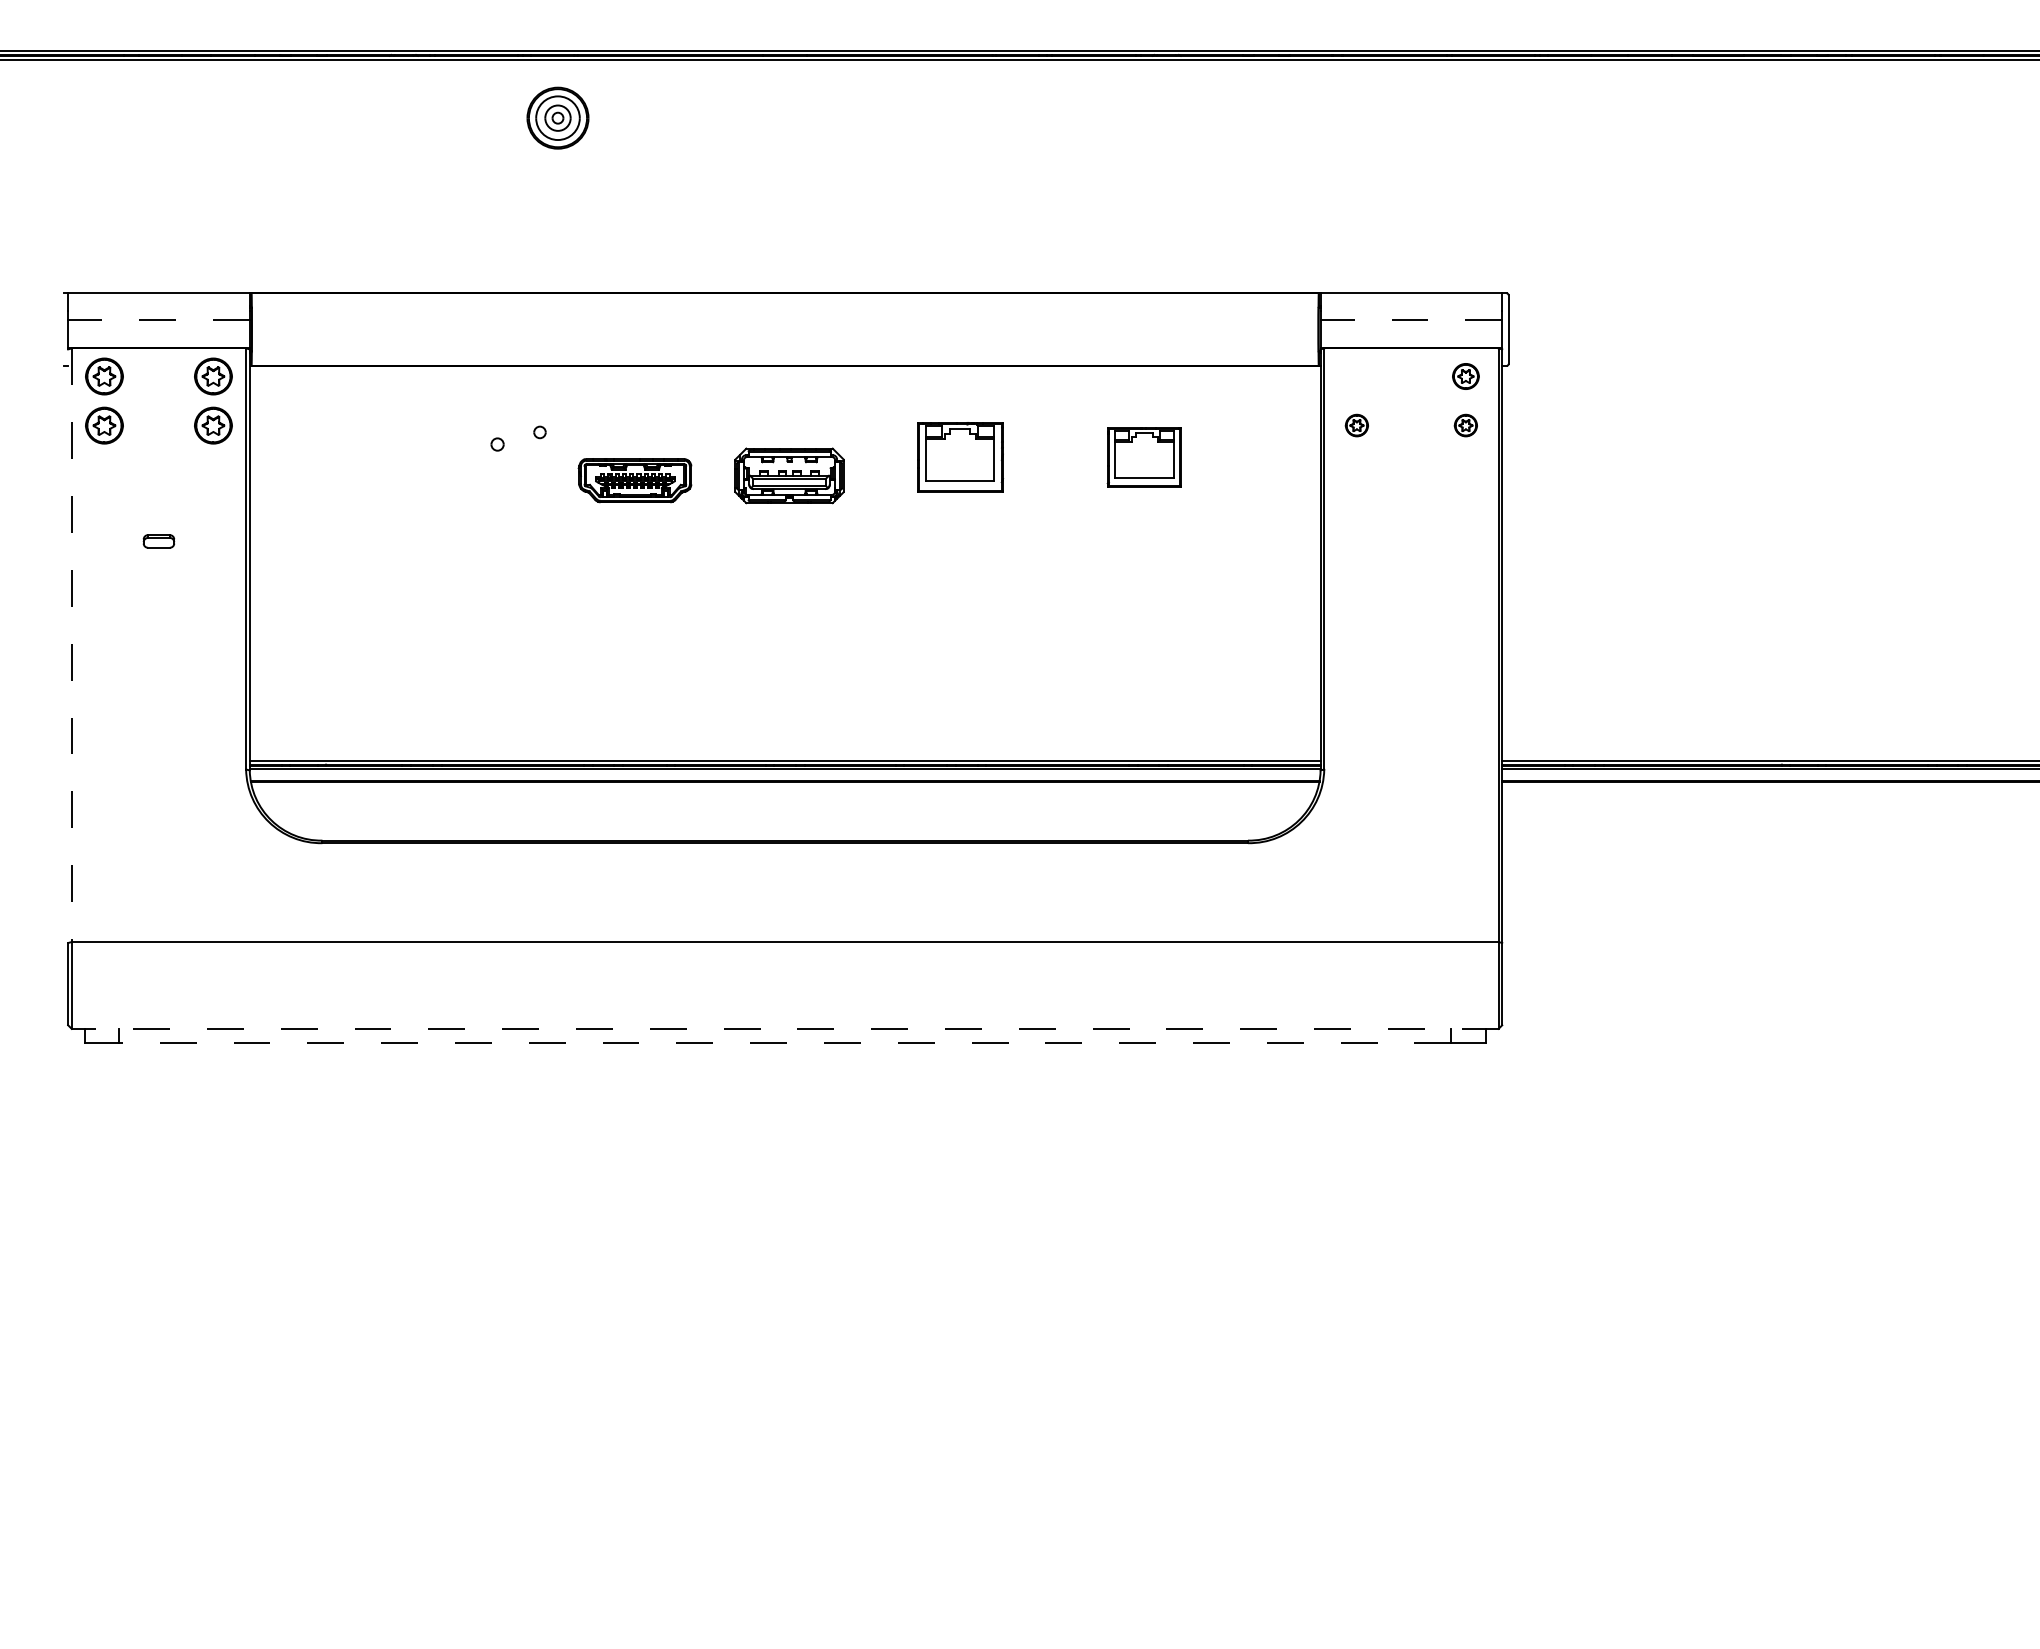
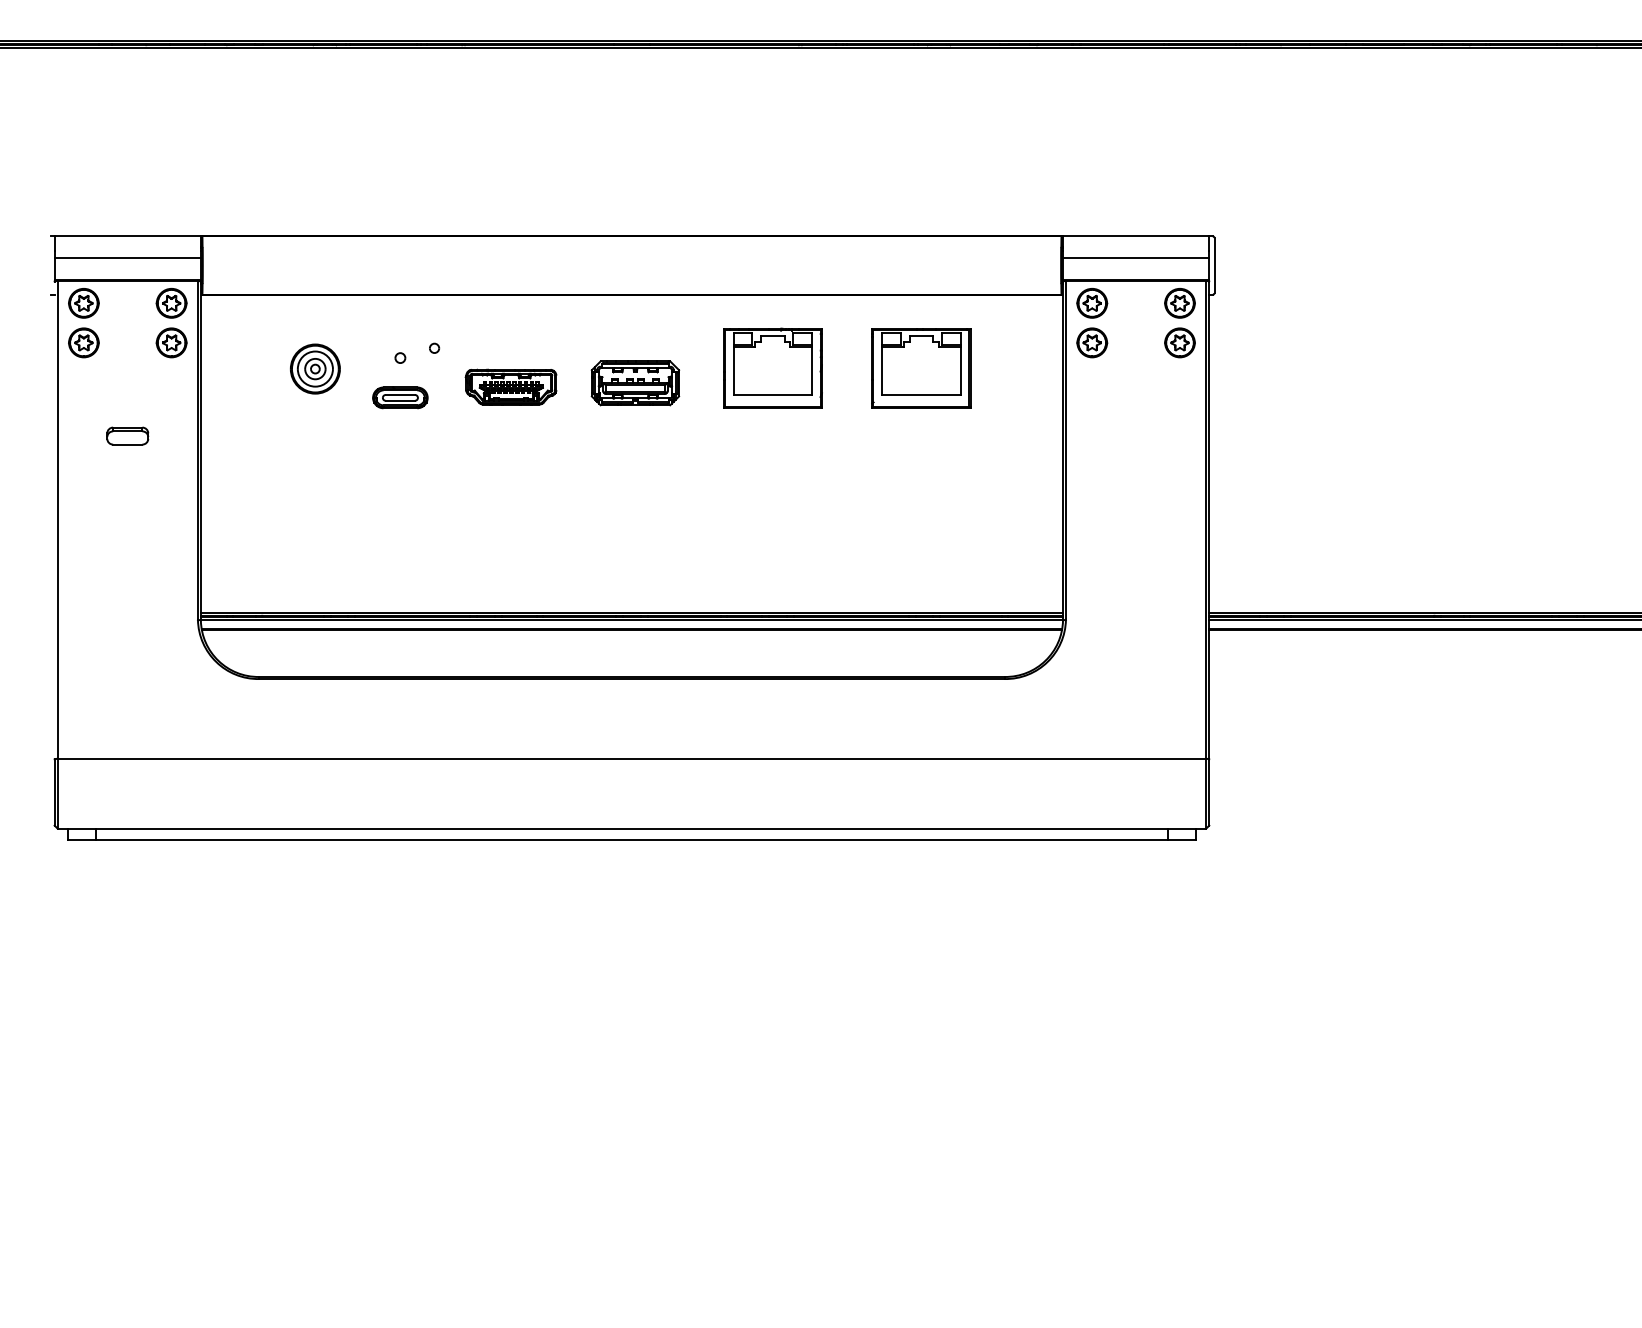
part: (557, 117) -> (314, 368), moved
line: (158, 320) -> (127, 258), dashed -> solid
line: (1411, 320) -> (1136, 258), dashed -> solid
part: (1356, 376) -> (1091, 303), added
part: (1465, 376) -> (1179, 303), size x1.43
part: (1356, 425) -> (1091, 342), size x1.67
part: (1465, 425) -> (1179, 342), size x1.67
part: (960, 457) -> (773, 368), size x1.43
part: (1144, 457) -> (921, 368), size x1.67
part: (497, 493) -> (400, 397), added
part: (158, 541) -> (127, 436), size x1.67
line: (71, 645) -> (57, 519), dashed -> solid
line: (784, 1028) -> (631, 828), dashed -> solid
line: (784, 1043) -> (631, 840), dashed -> solid

